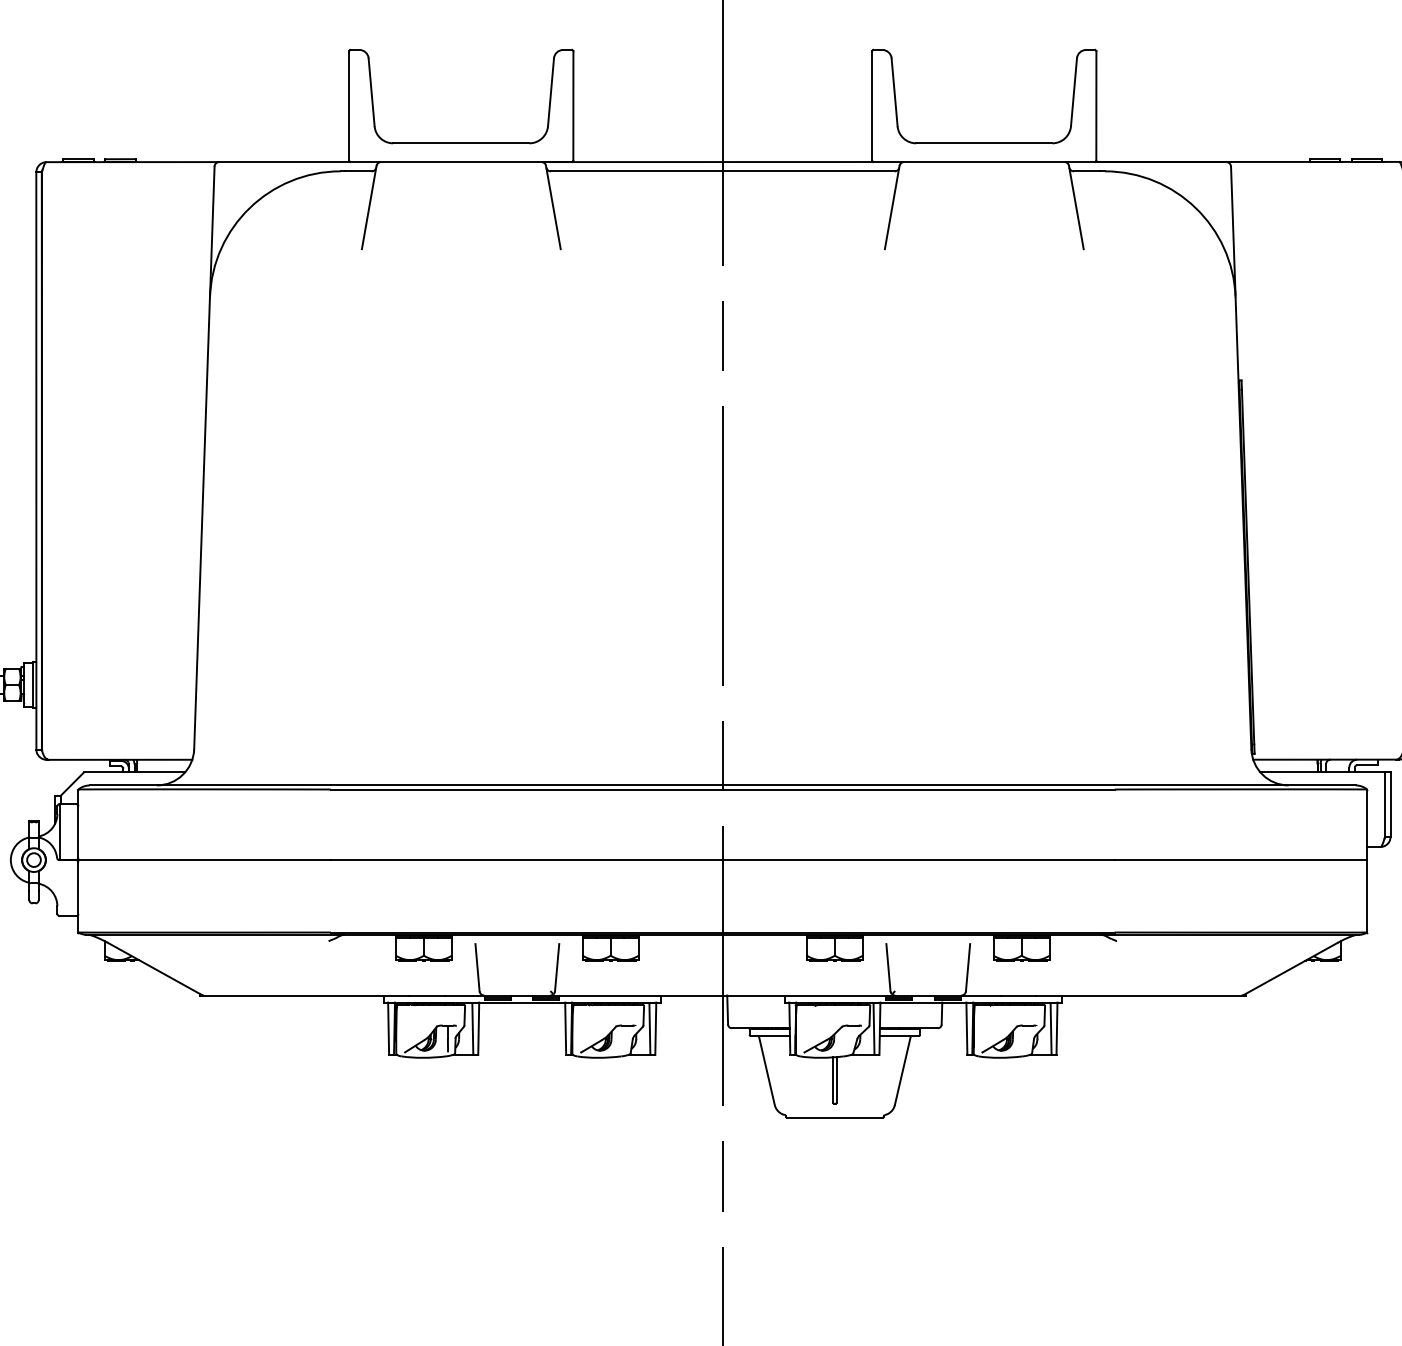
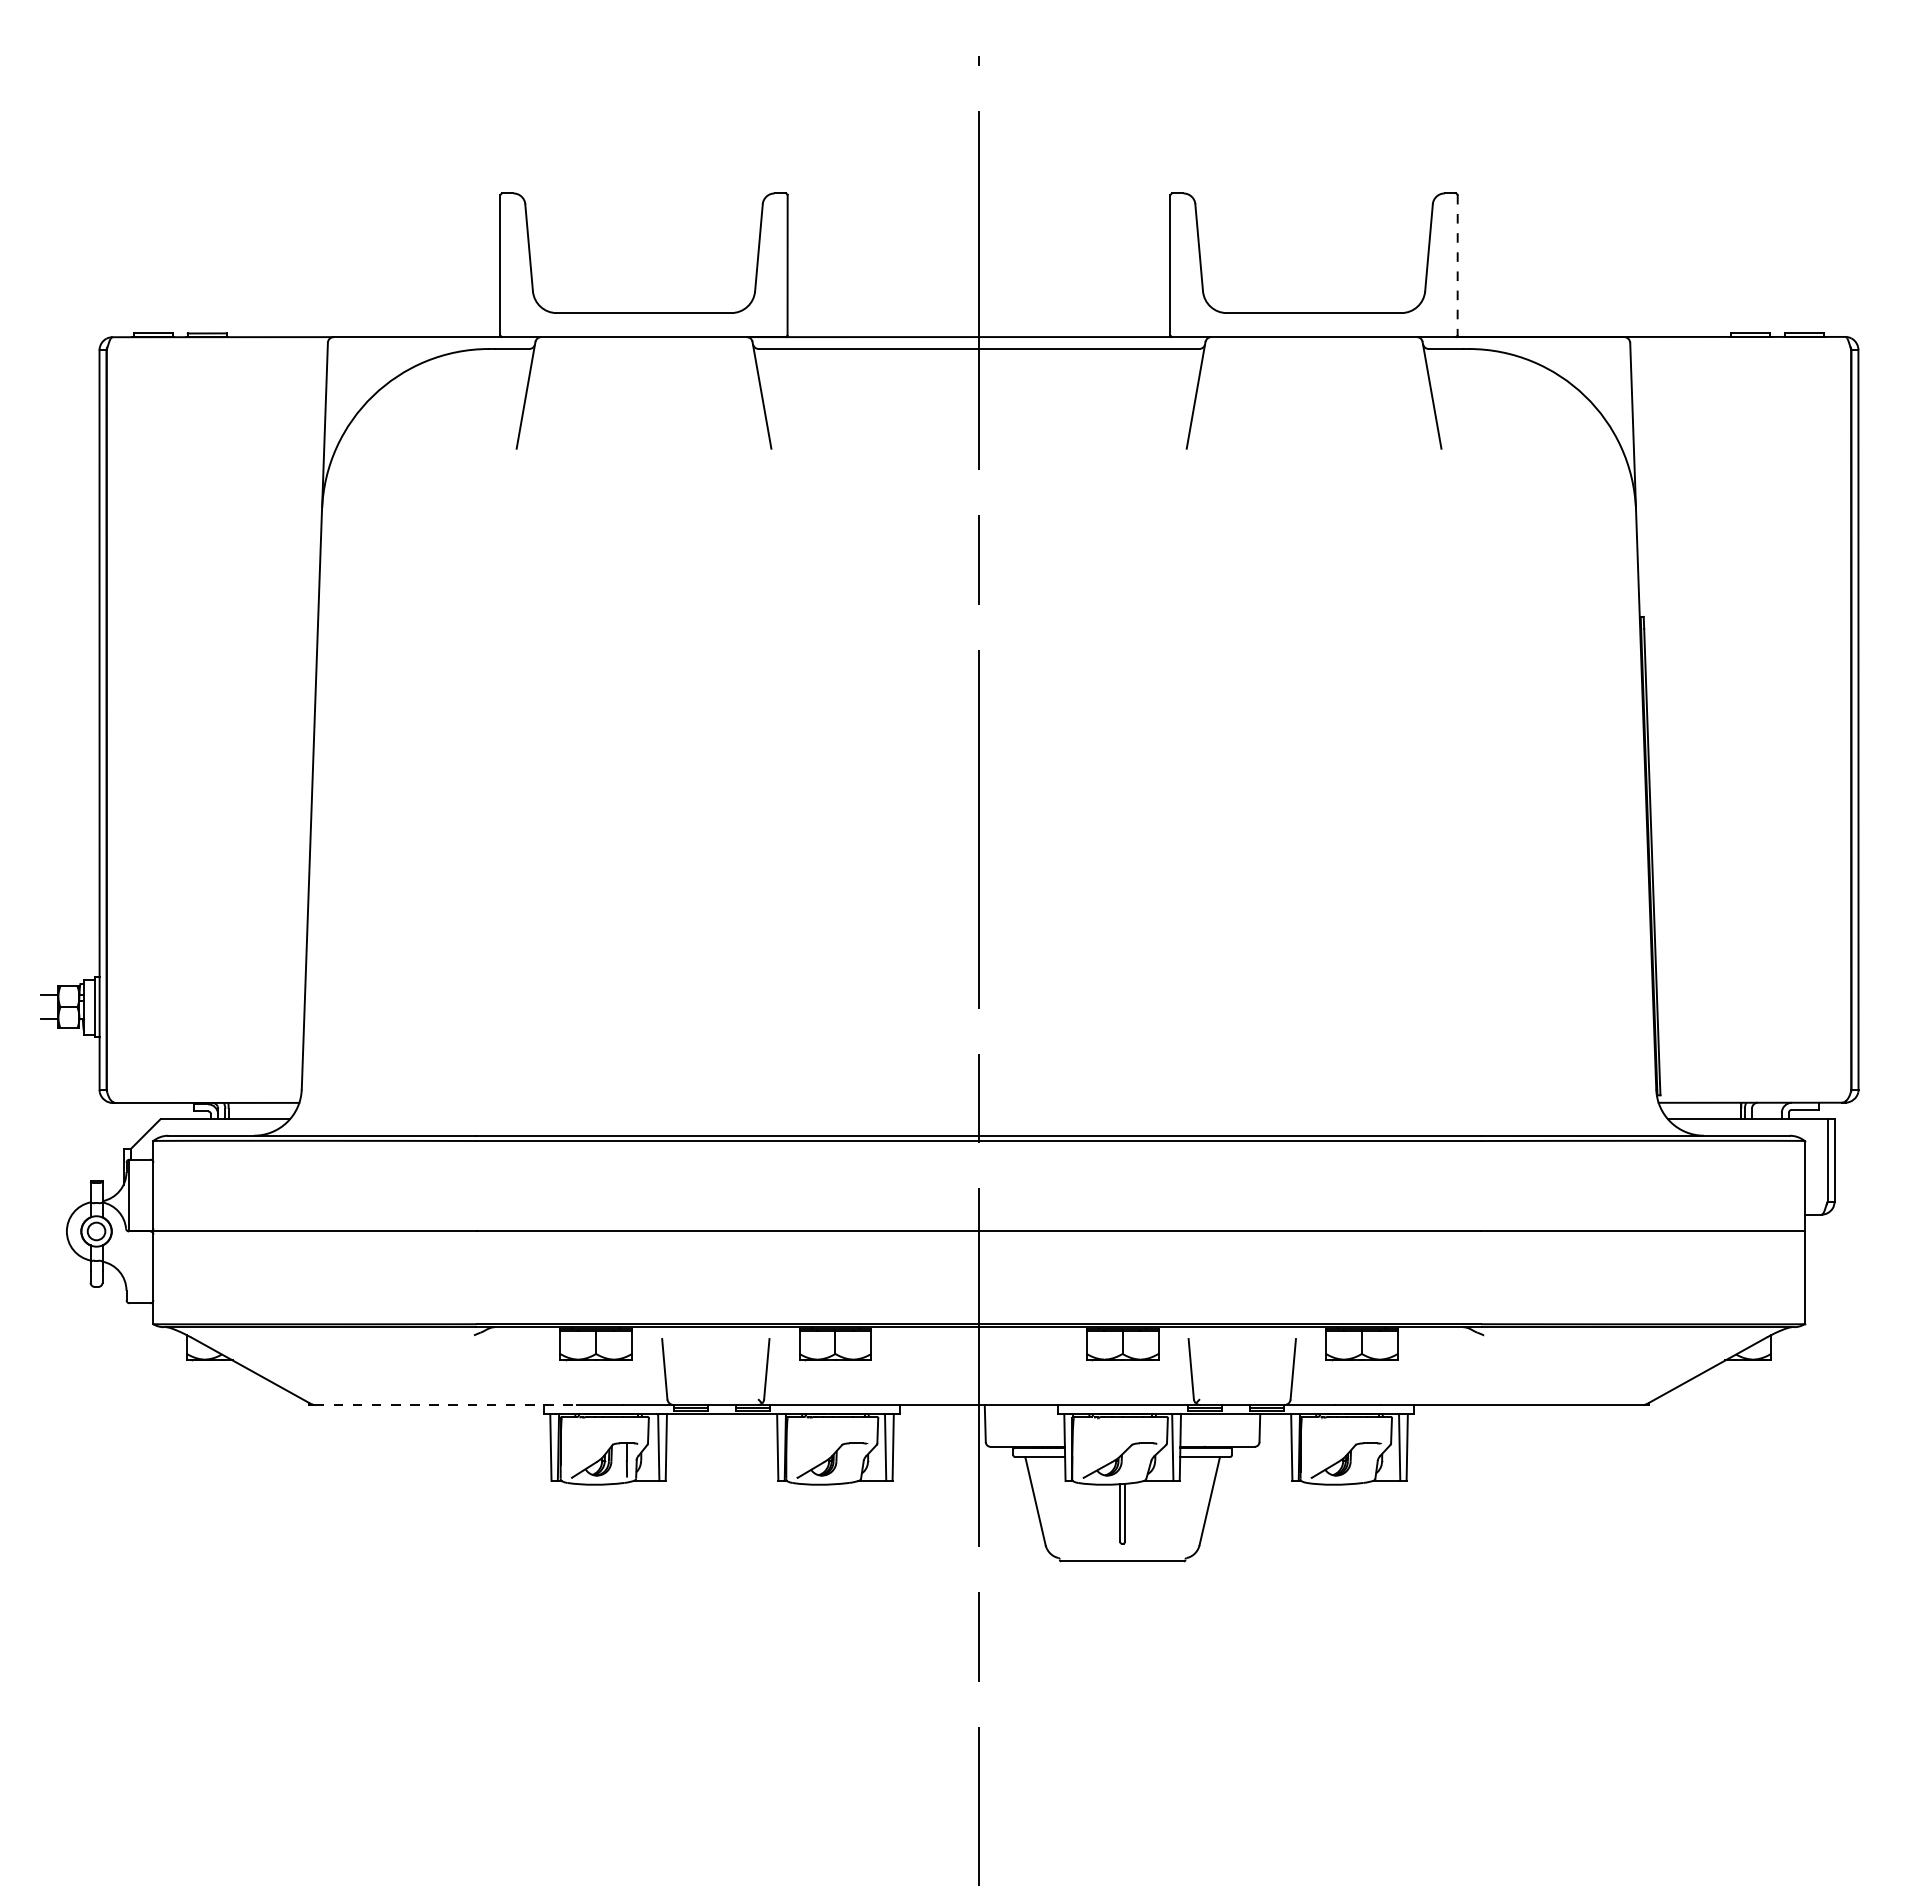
line: (1096, 106) -> (1457, 265), solid -> dashed
line: (306, 995) -> (445, 1405), solid -> dashed

